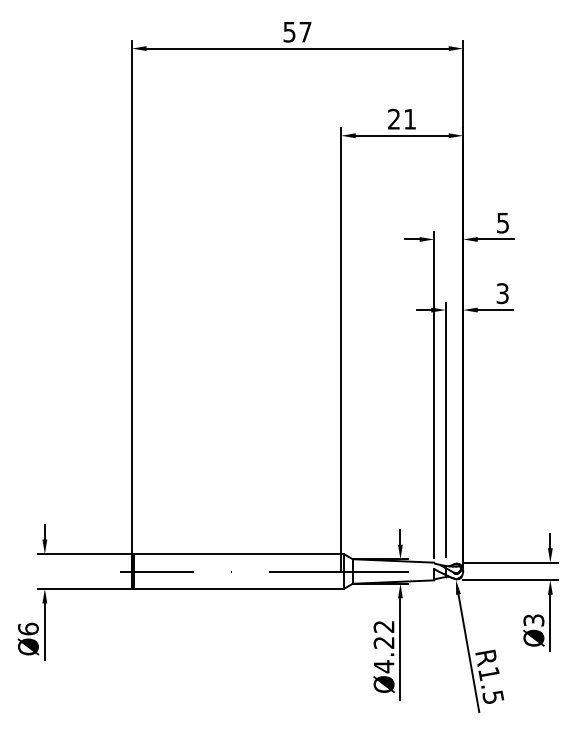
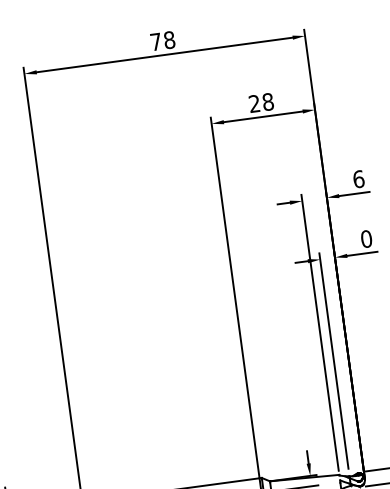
text: (297, 31) -> (162, 40), 57 -> 78
text: (410, 118) -> (268, 101), 21 -> 28
text: (503, 222) -> (359, 178), 5 -> 6
text: (502, 293) -> (366, 239), 3 -> 0

